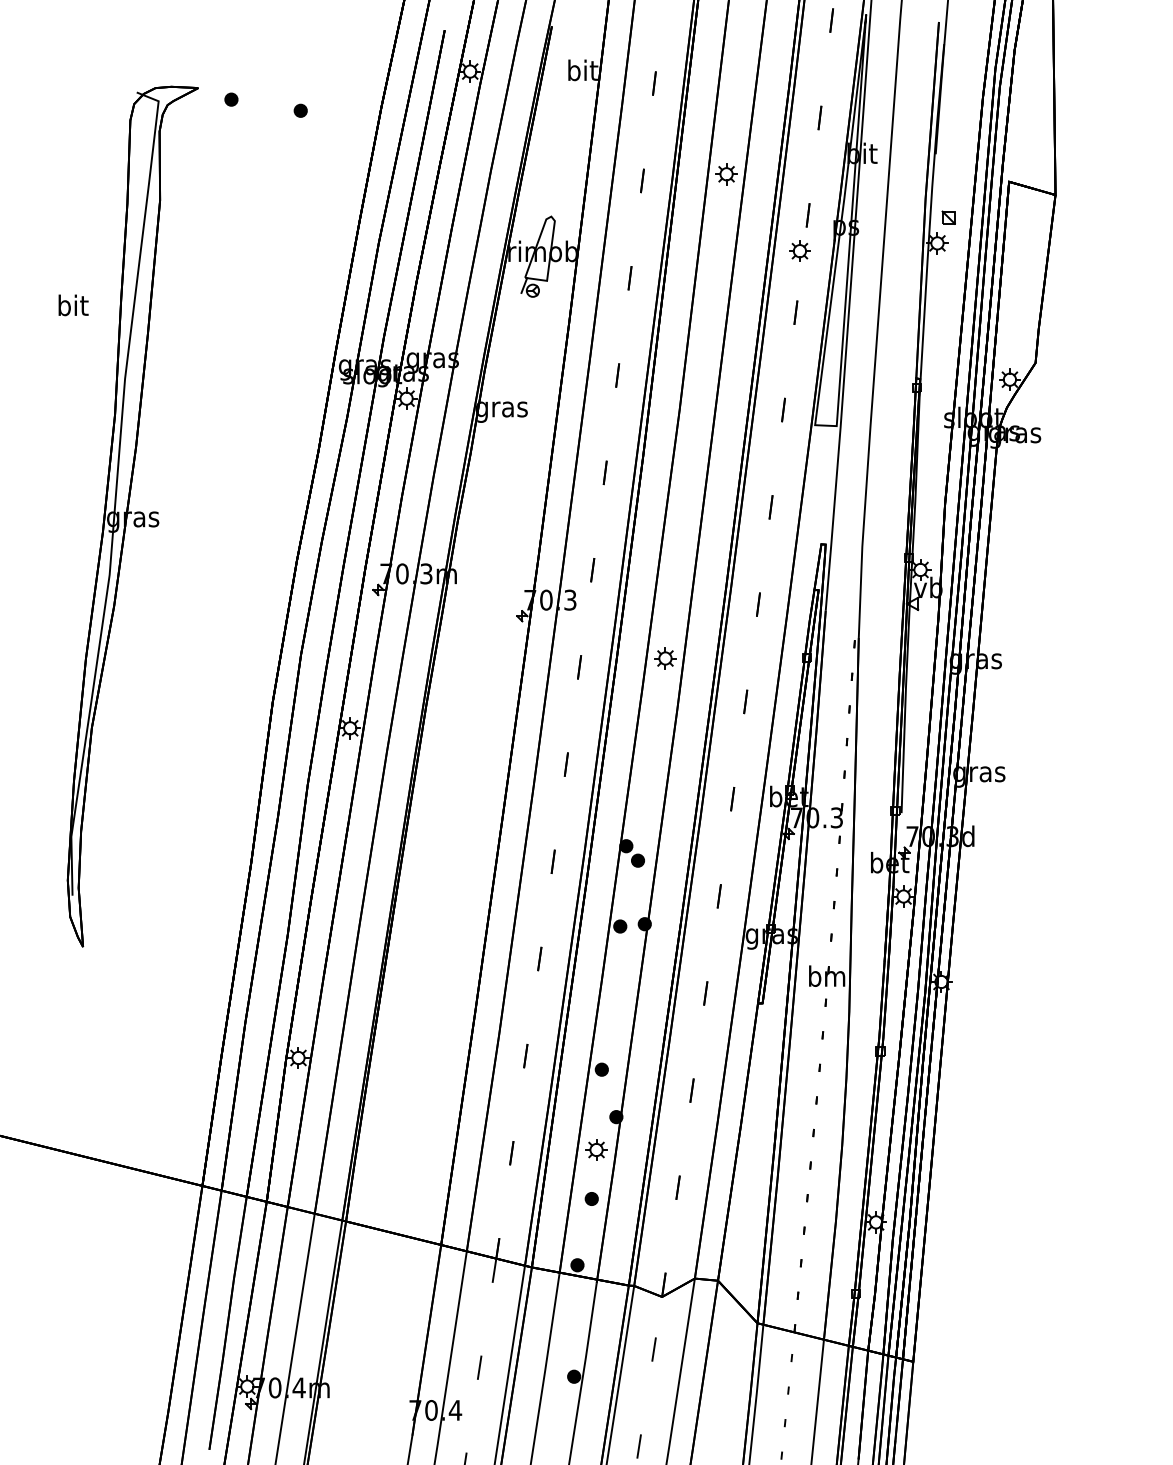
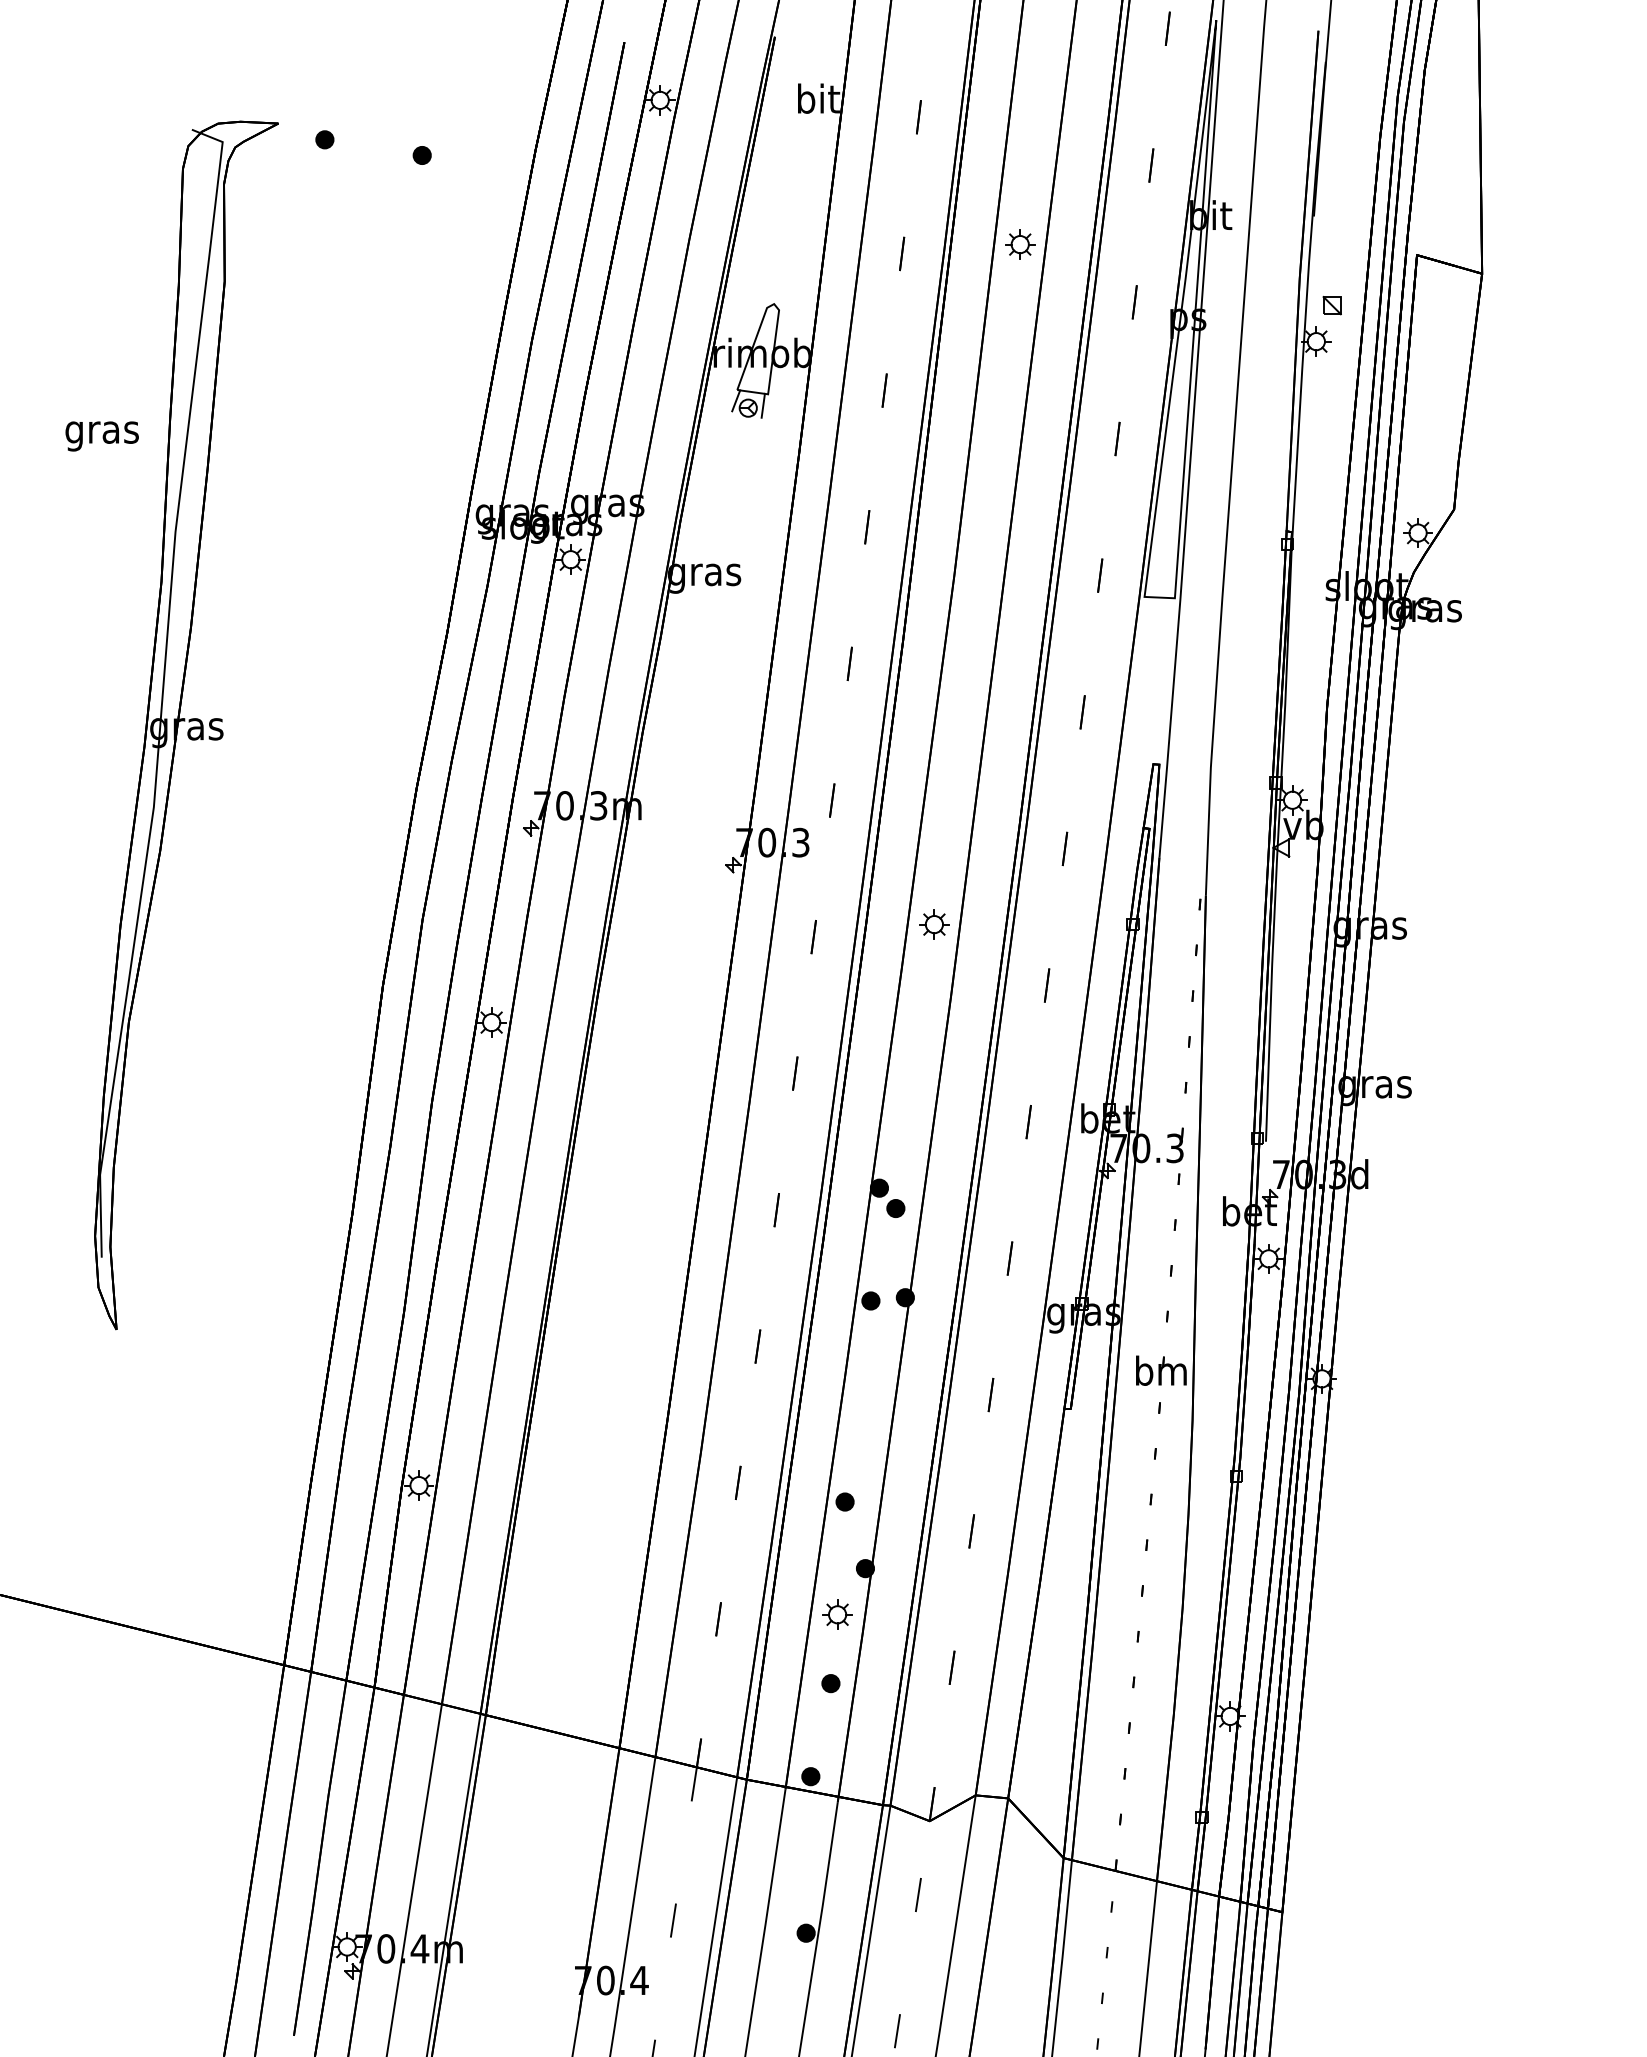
part: (800, 251) -> (1123, 352), removed
line: (543, 288) -> (762, 405), added
text: (72, 308) -> (101, 432), bit -> gras

